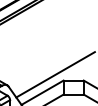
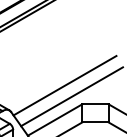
line: (49, 66) -> (64, 85), added

